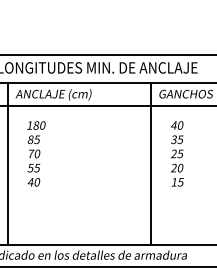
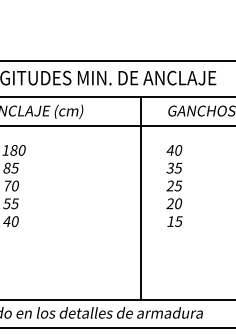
text: (177, 153) -> (174, 185), moved
line: (150, 163) -> (140, 197), moved

